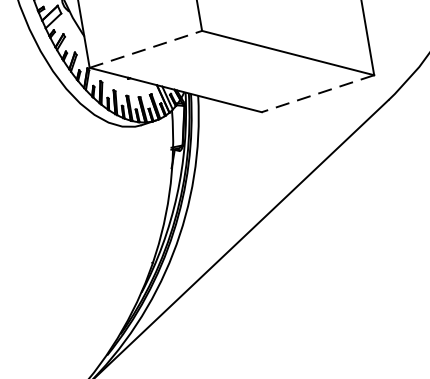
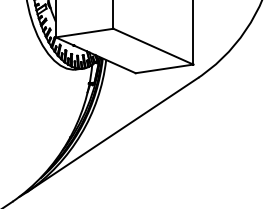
line: (147, 49) -> (85, 33), dashed -> solid
line: (317, 92) -> (164, 68), dashed -> solid

